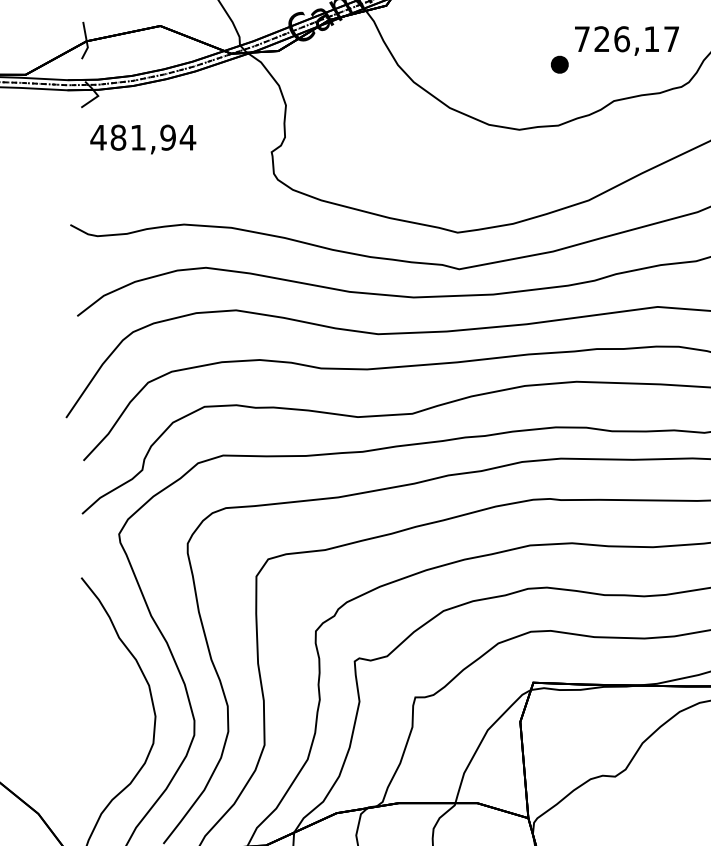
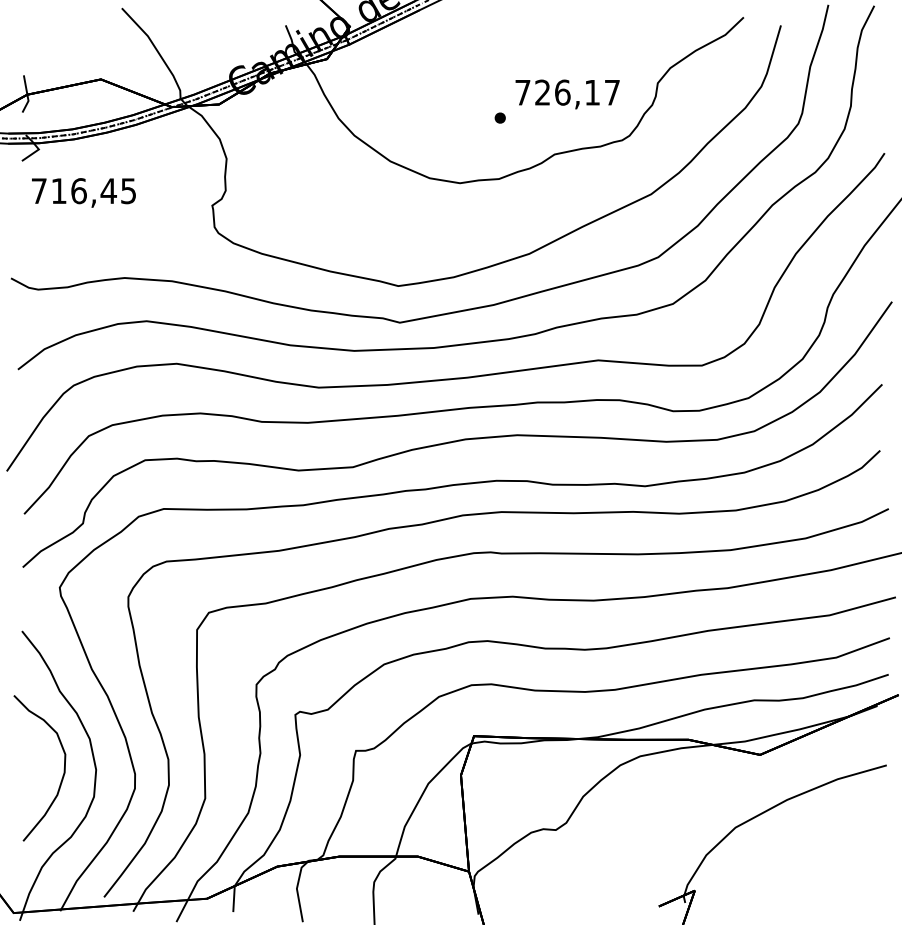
part: (558, 64) -> (499, 117), size x0.62
text: (142, 138) -> (83, 191), 481,94 -> 716,45
curve: (122, 715) -> (63, 768), added

